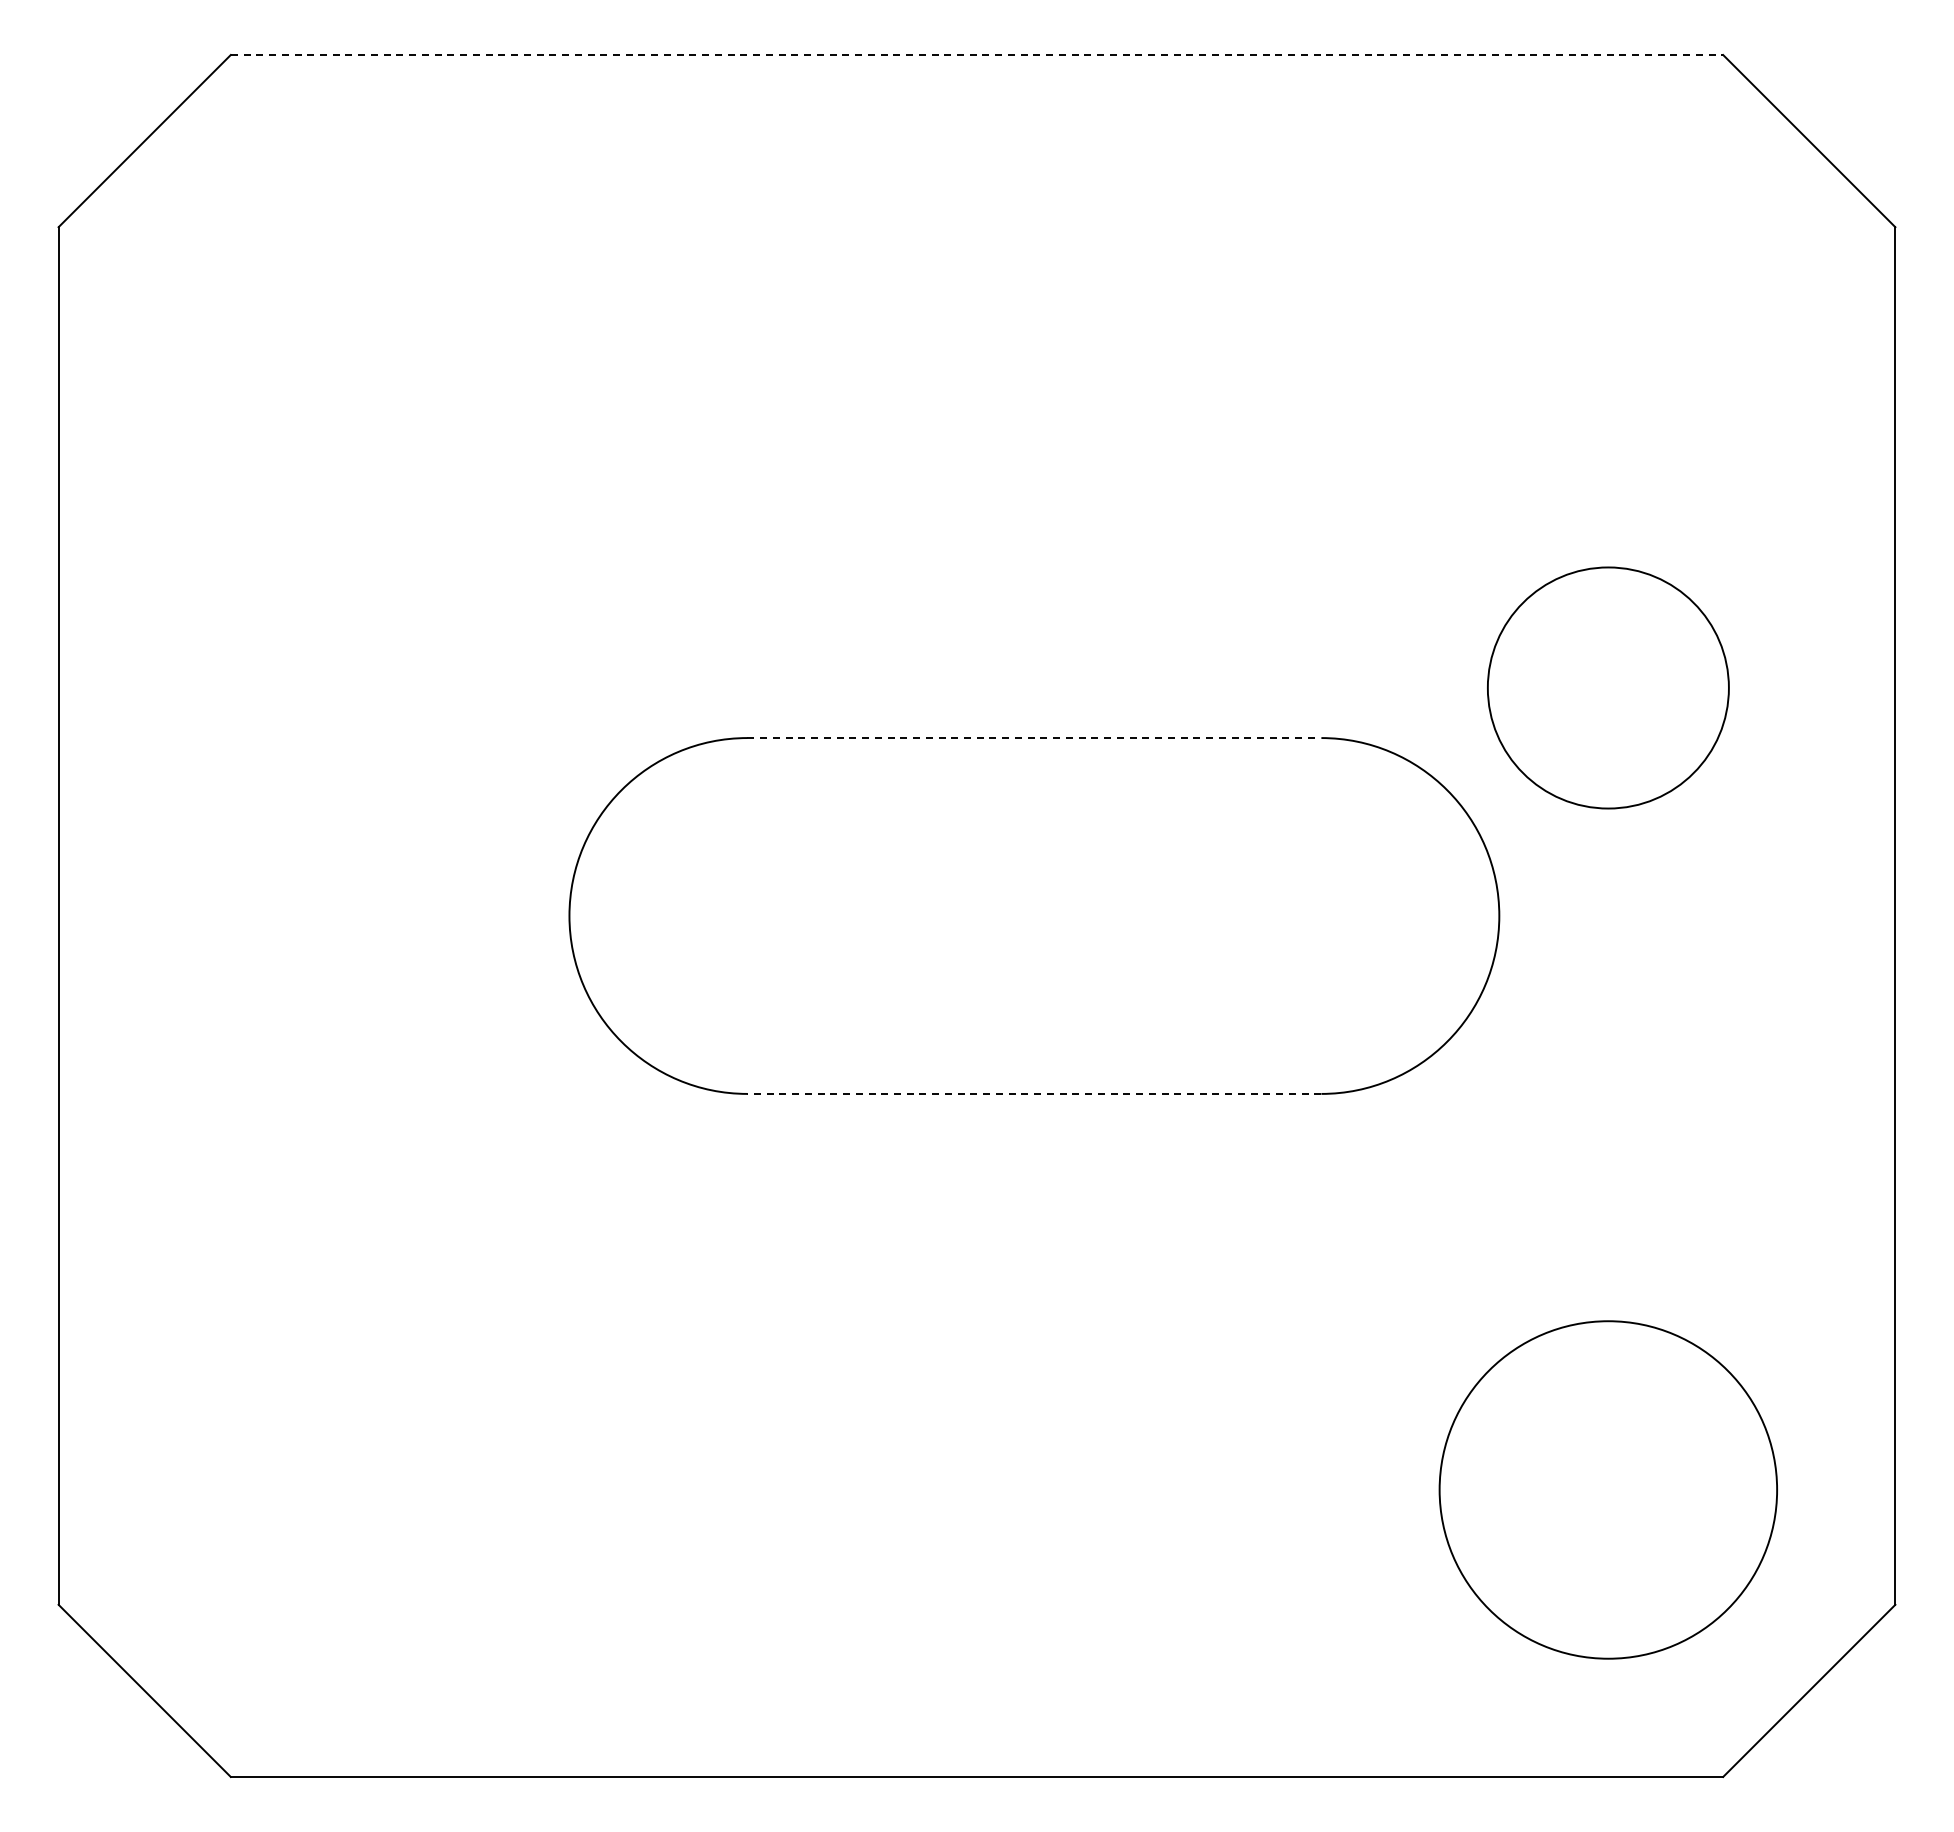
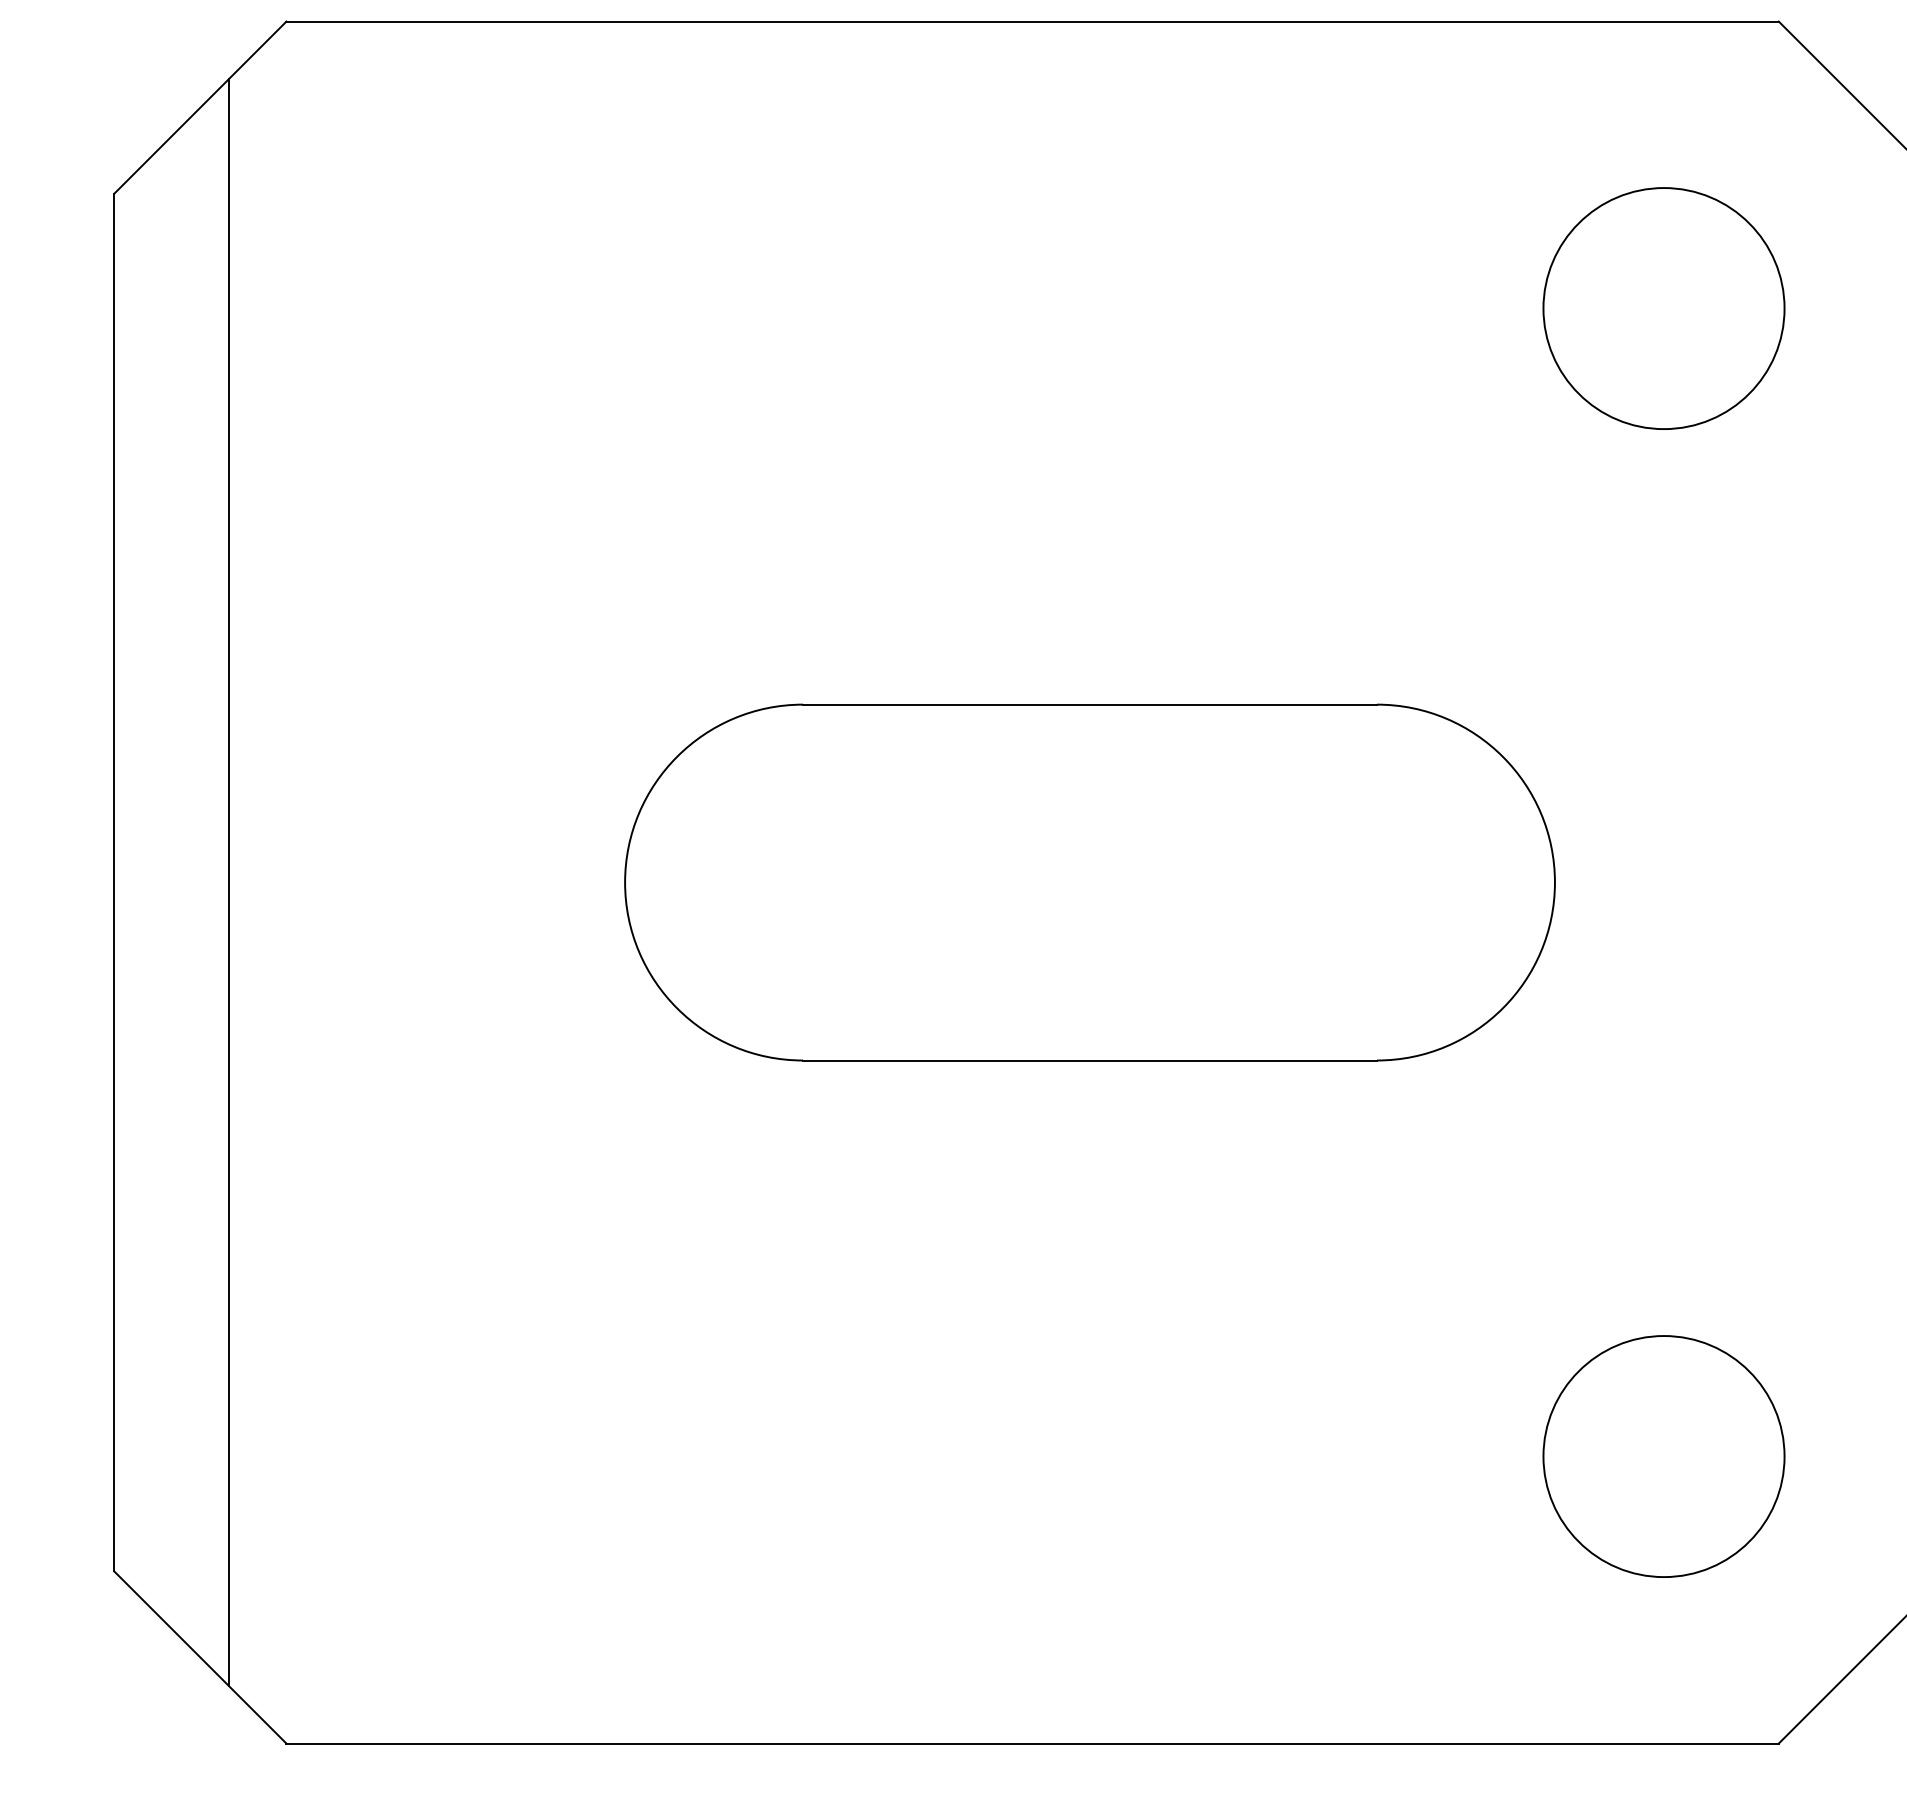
line: (977, 55) -> (1033, 22), dashed -> solid
circle: (1608, 687) -> (1664, 308), moved
line: (1034, 738) -> (1090, 705), dashed -> solid
line: (173, 915) -> (229, 882), added
line: (1034, 1093) -> (1090, 1060), dashed -> solid
circle: (1607, 1489) -> (1663, 1456), size x0.71

